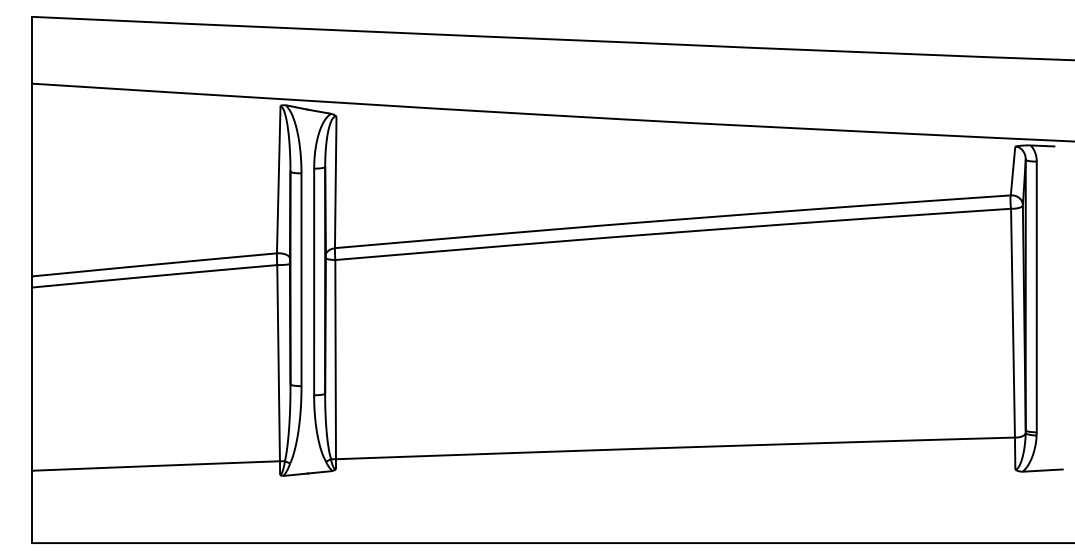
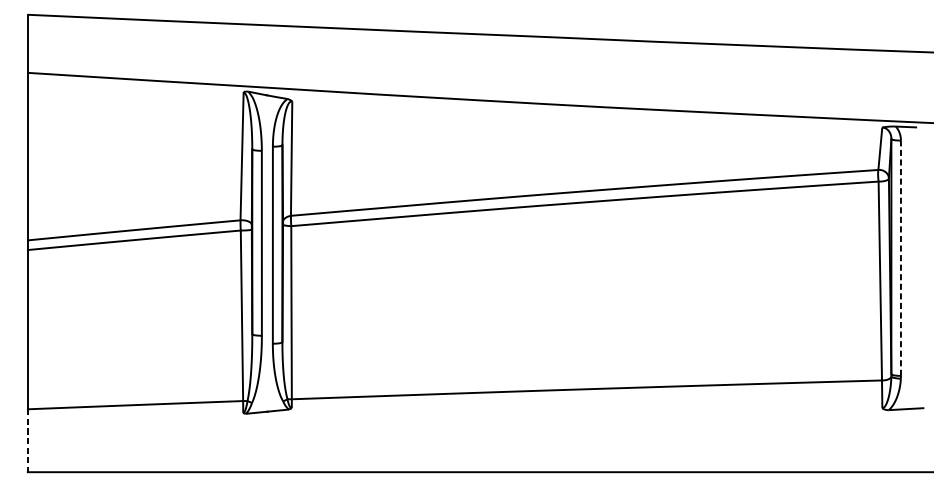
line: (1036, 296) -> (900, 257), solid -> dashed
line: (32, 507) -> (28, 441), solid -> dashed

